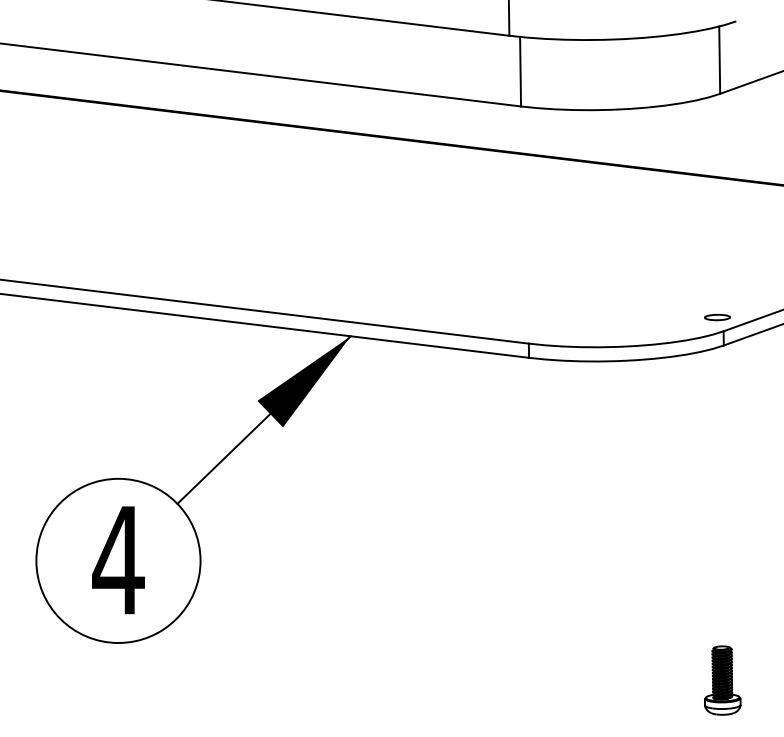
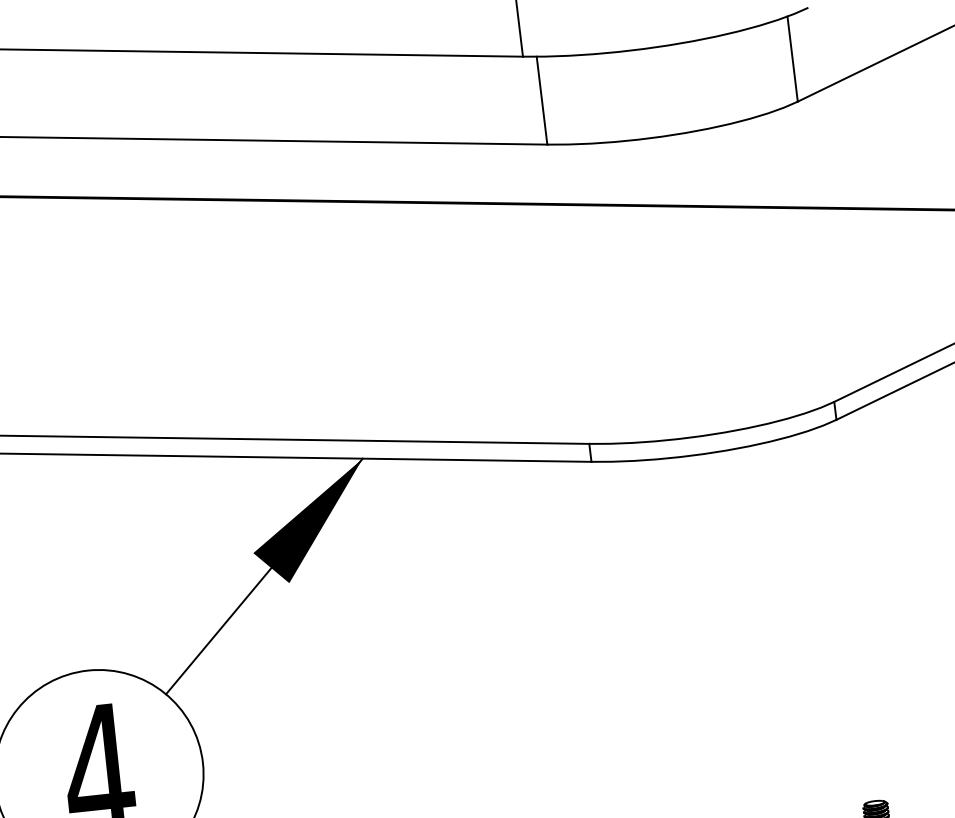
part: (717, 317) -> (824, 385), removed

